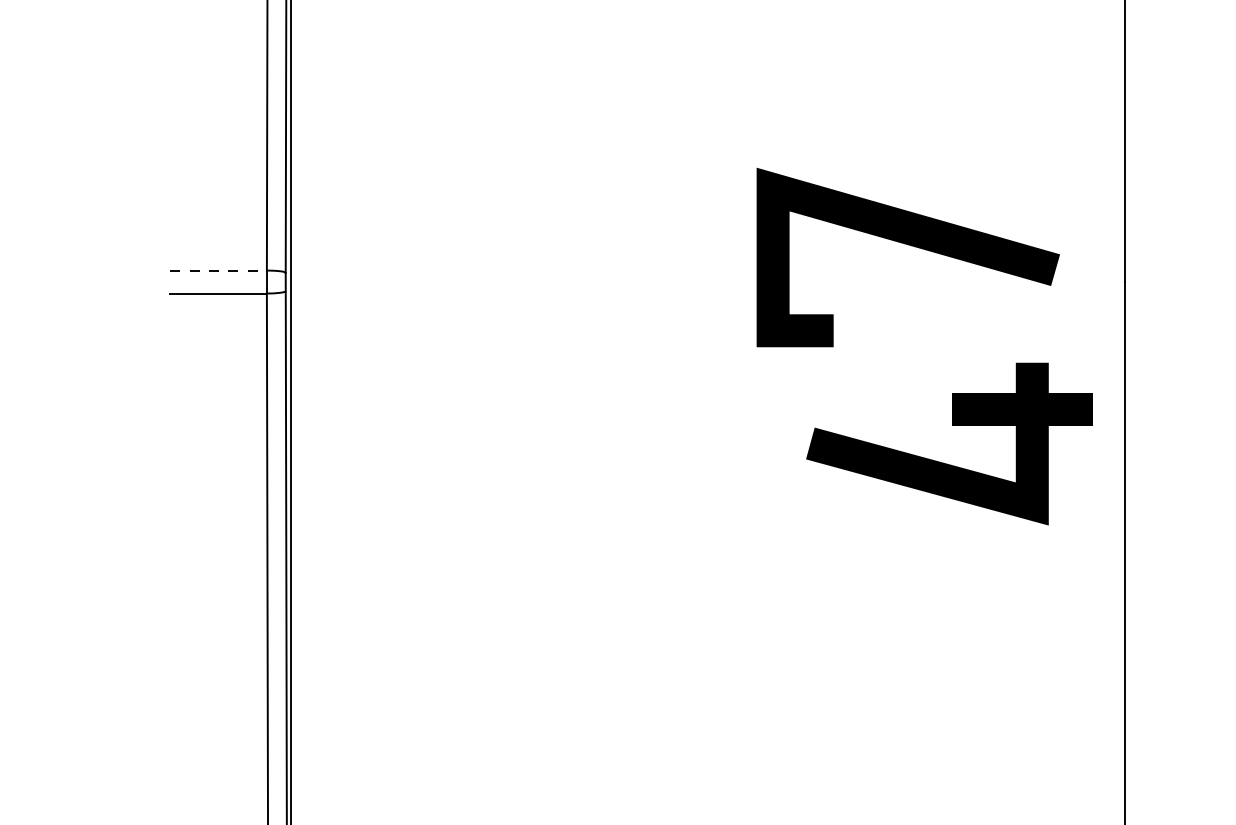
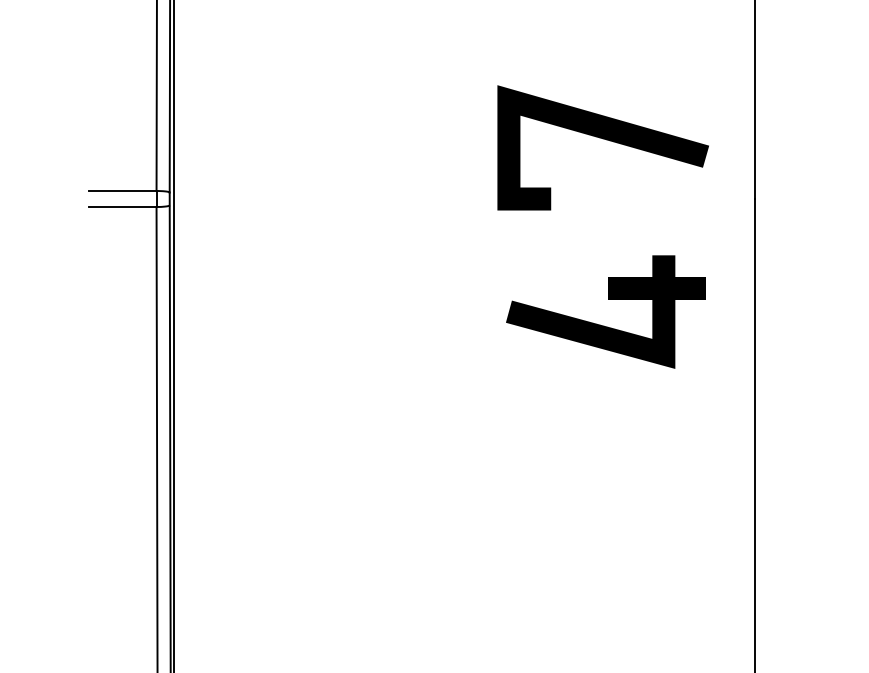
line: (908, 245) -> (603, 139), moved
line: (218, 271) -> (122, 191), dashed -> solid
part: (953, 426) -> (608, 299), moved

